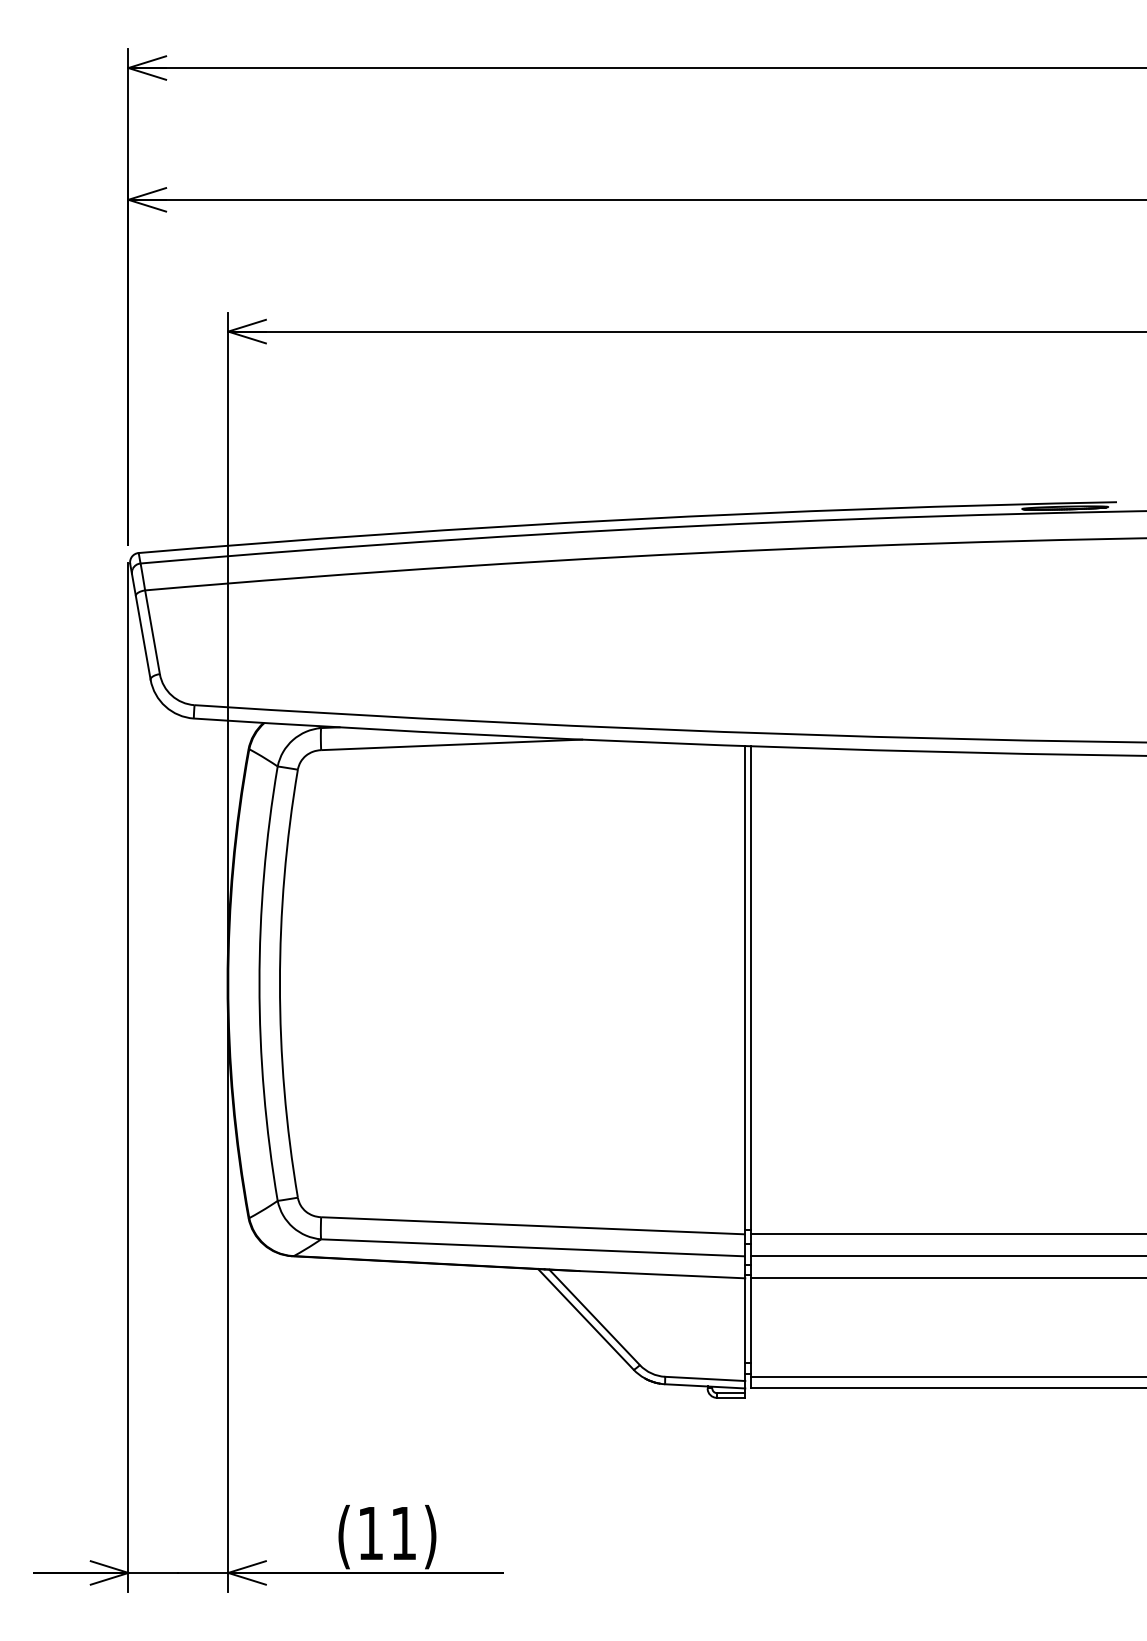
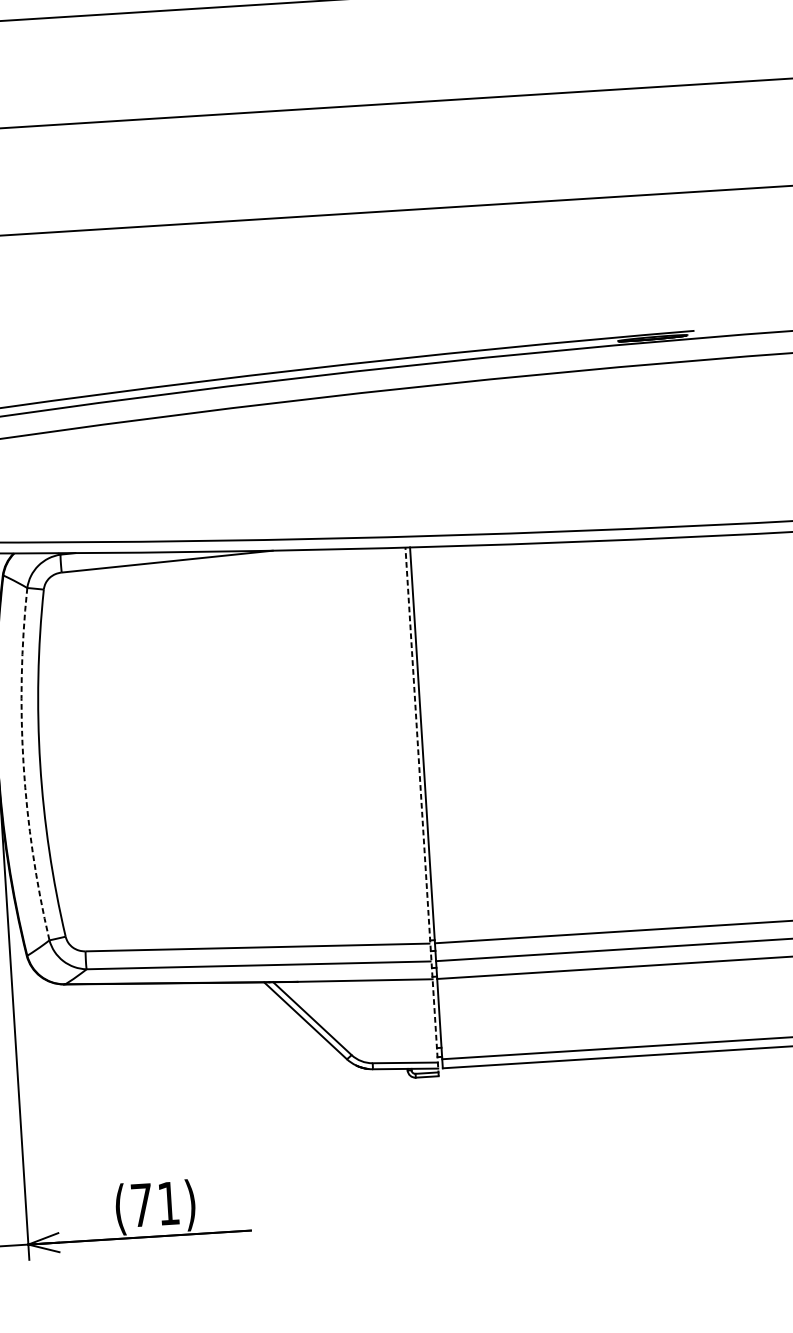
arc: (259, 983) -> (23, 764), solid -> dashed
line: (745, 1071) -> (422, 811), solid -> dashed
text: (370, 1533) -> (141, 1205), (11) -> (71)

